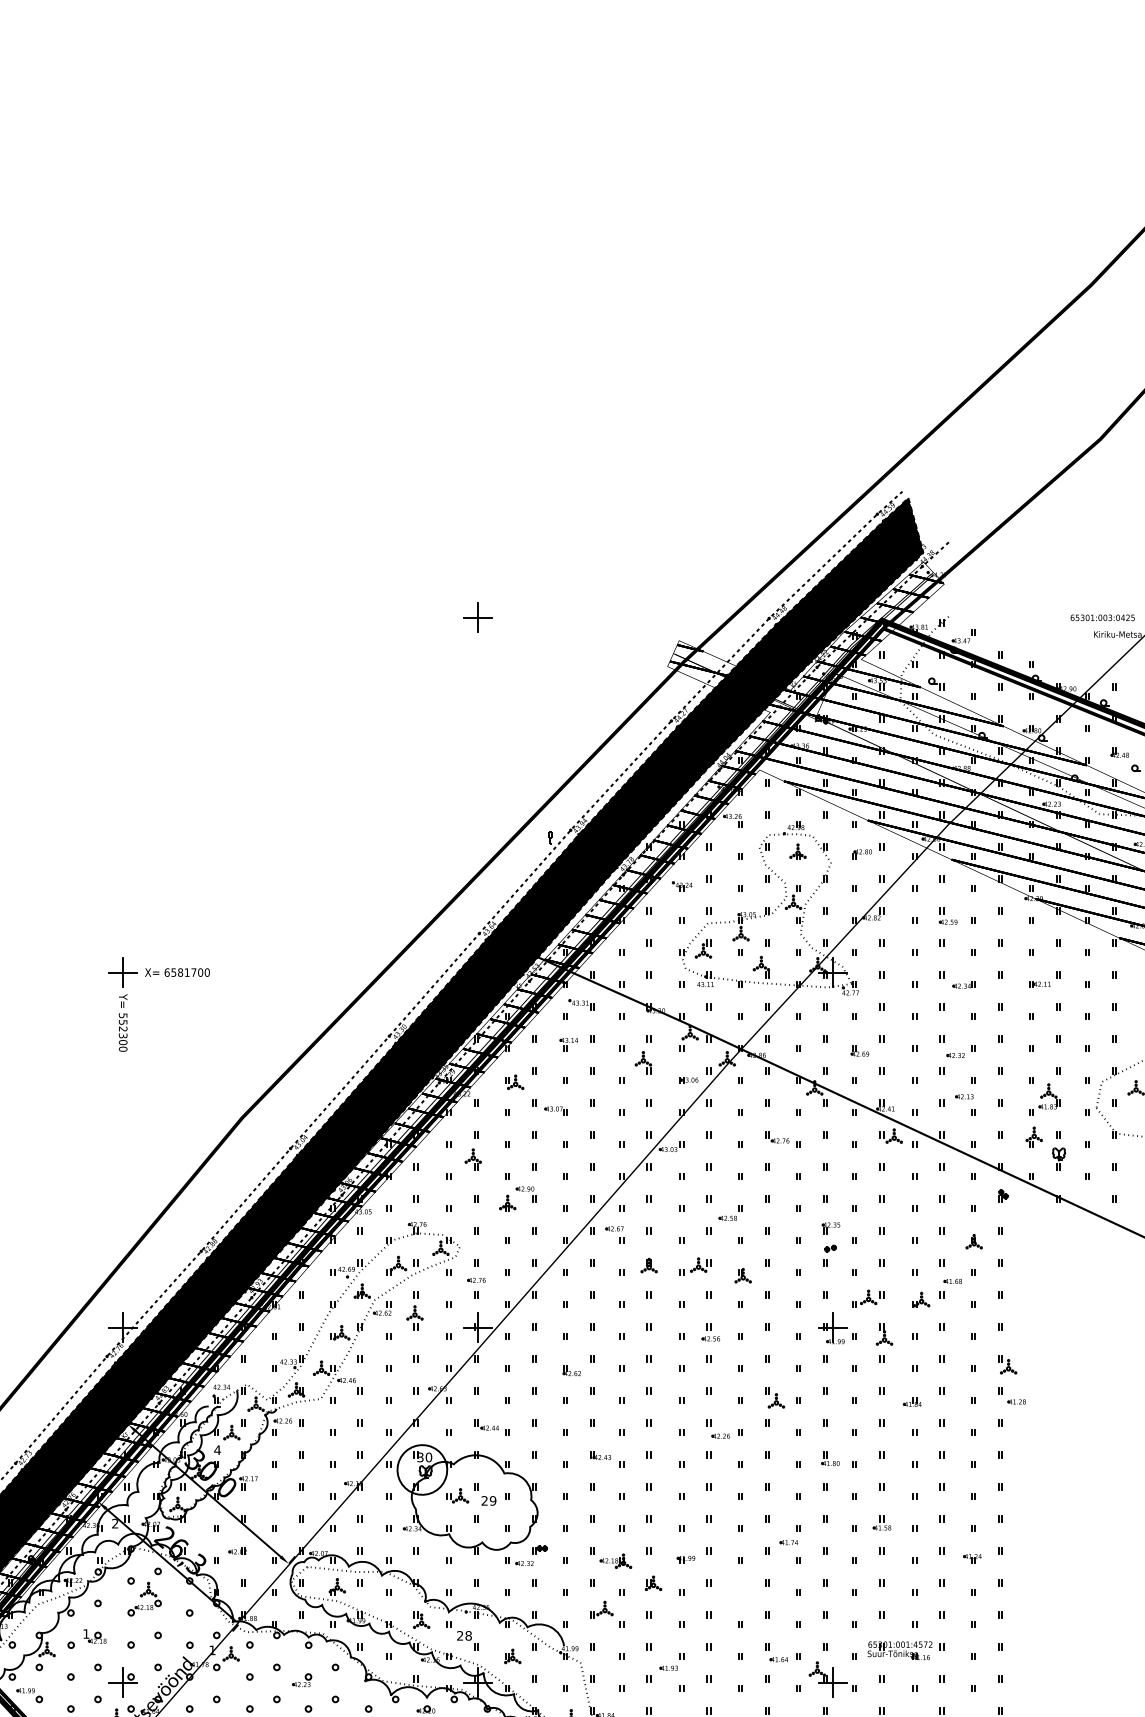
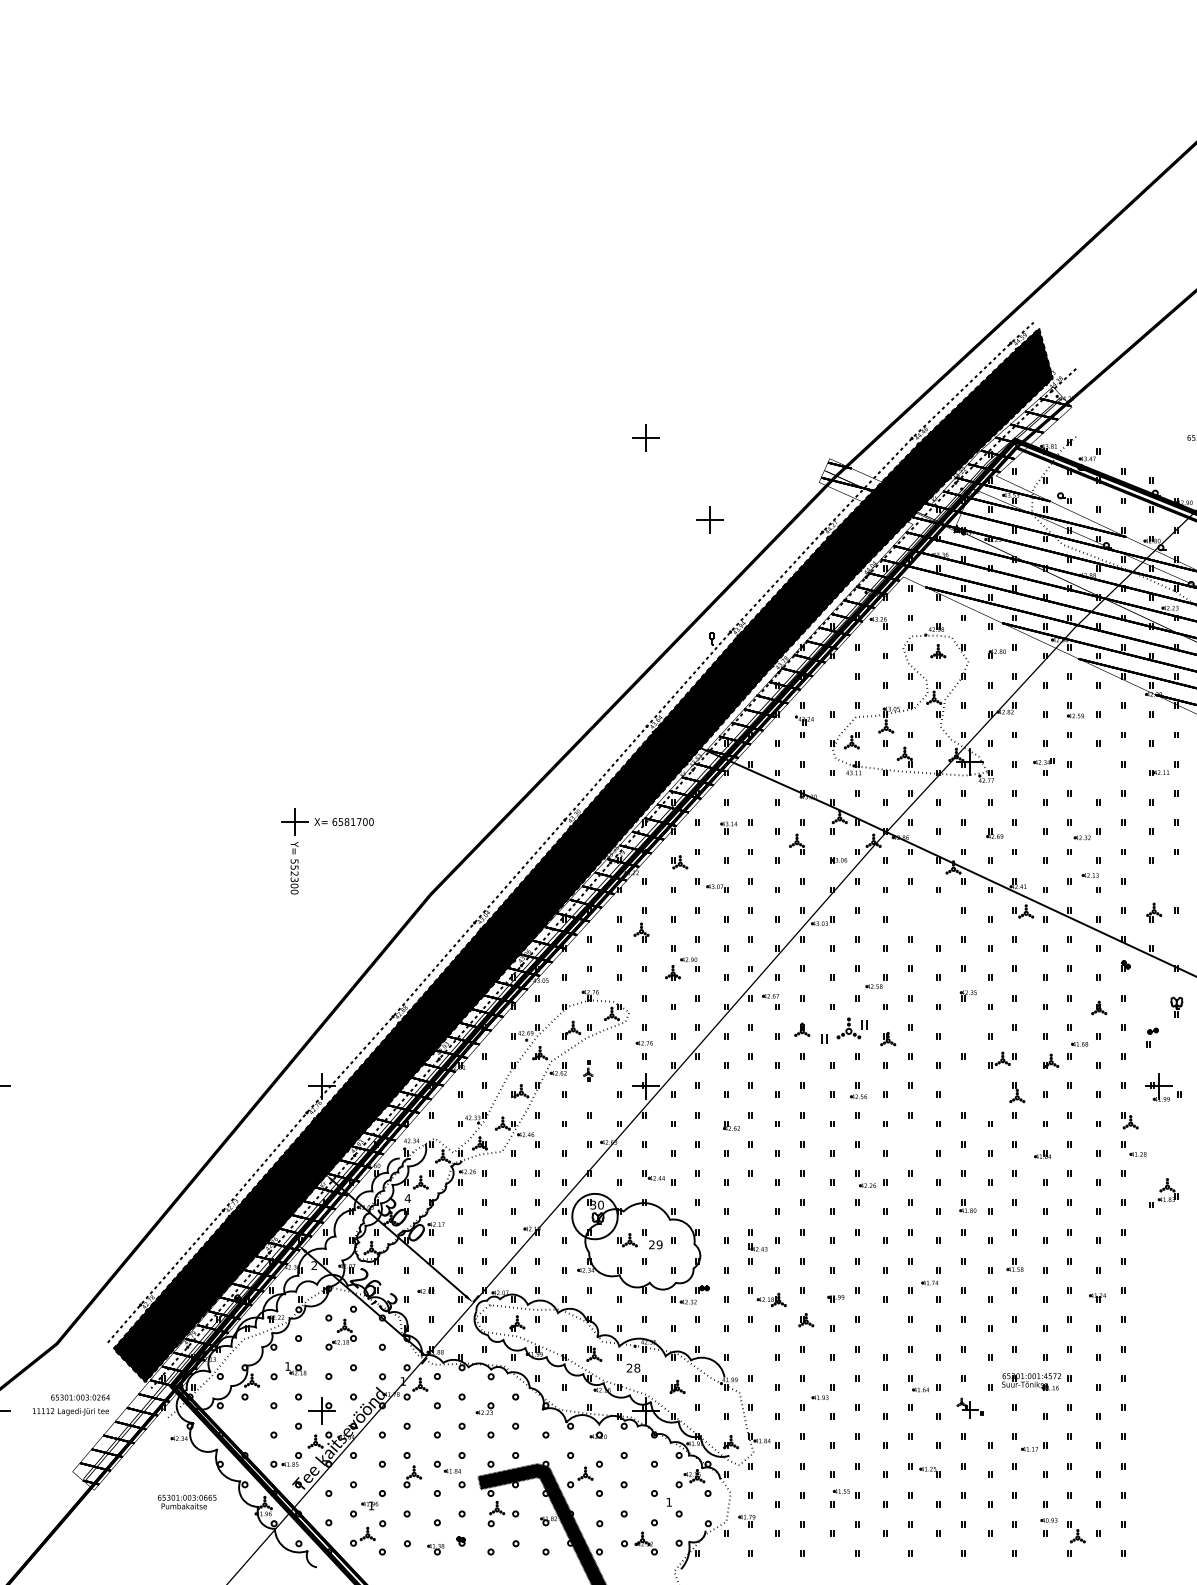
part: (547, 707) -> (709, 519), added
part: (682, 886) -> (804, 720), moved
part: (165, 976) -> (333, 825), moved
part: (963, 985) -> (1043, 761), moved
part: (581, 1004) -> (740, 791), removed
part: (1044, 1098) -> (1163, 1192), moved
part: (782, 1139) -> (924, 914), removed
part: (1058, 1158) -> (1176, 1006), moved
part: (829, 1255) -> (1152, 1037), moved
part: (695, 1266) -> (844, 1030), size x1.6
part: (415, 1310) -> (588, 1070), size x0.6
part: (837, 1328) -> (1163, 1087), moved
part: (775, 1397) -> (917, 1150), removed
part: (600, 1455) -> (757, 1247), moved
part: (601, 1609) -> (758, 1344), removed
part: (833, 1678) -> (970, 1407), size x0.6
part: (28, 1695) -> (235, 1422), removed

